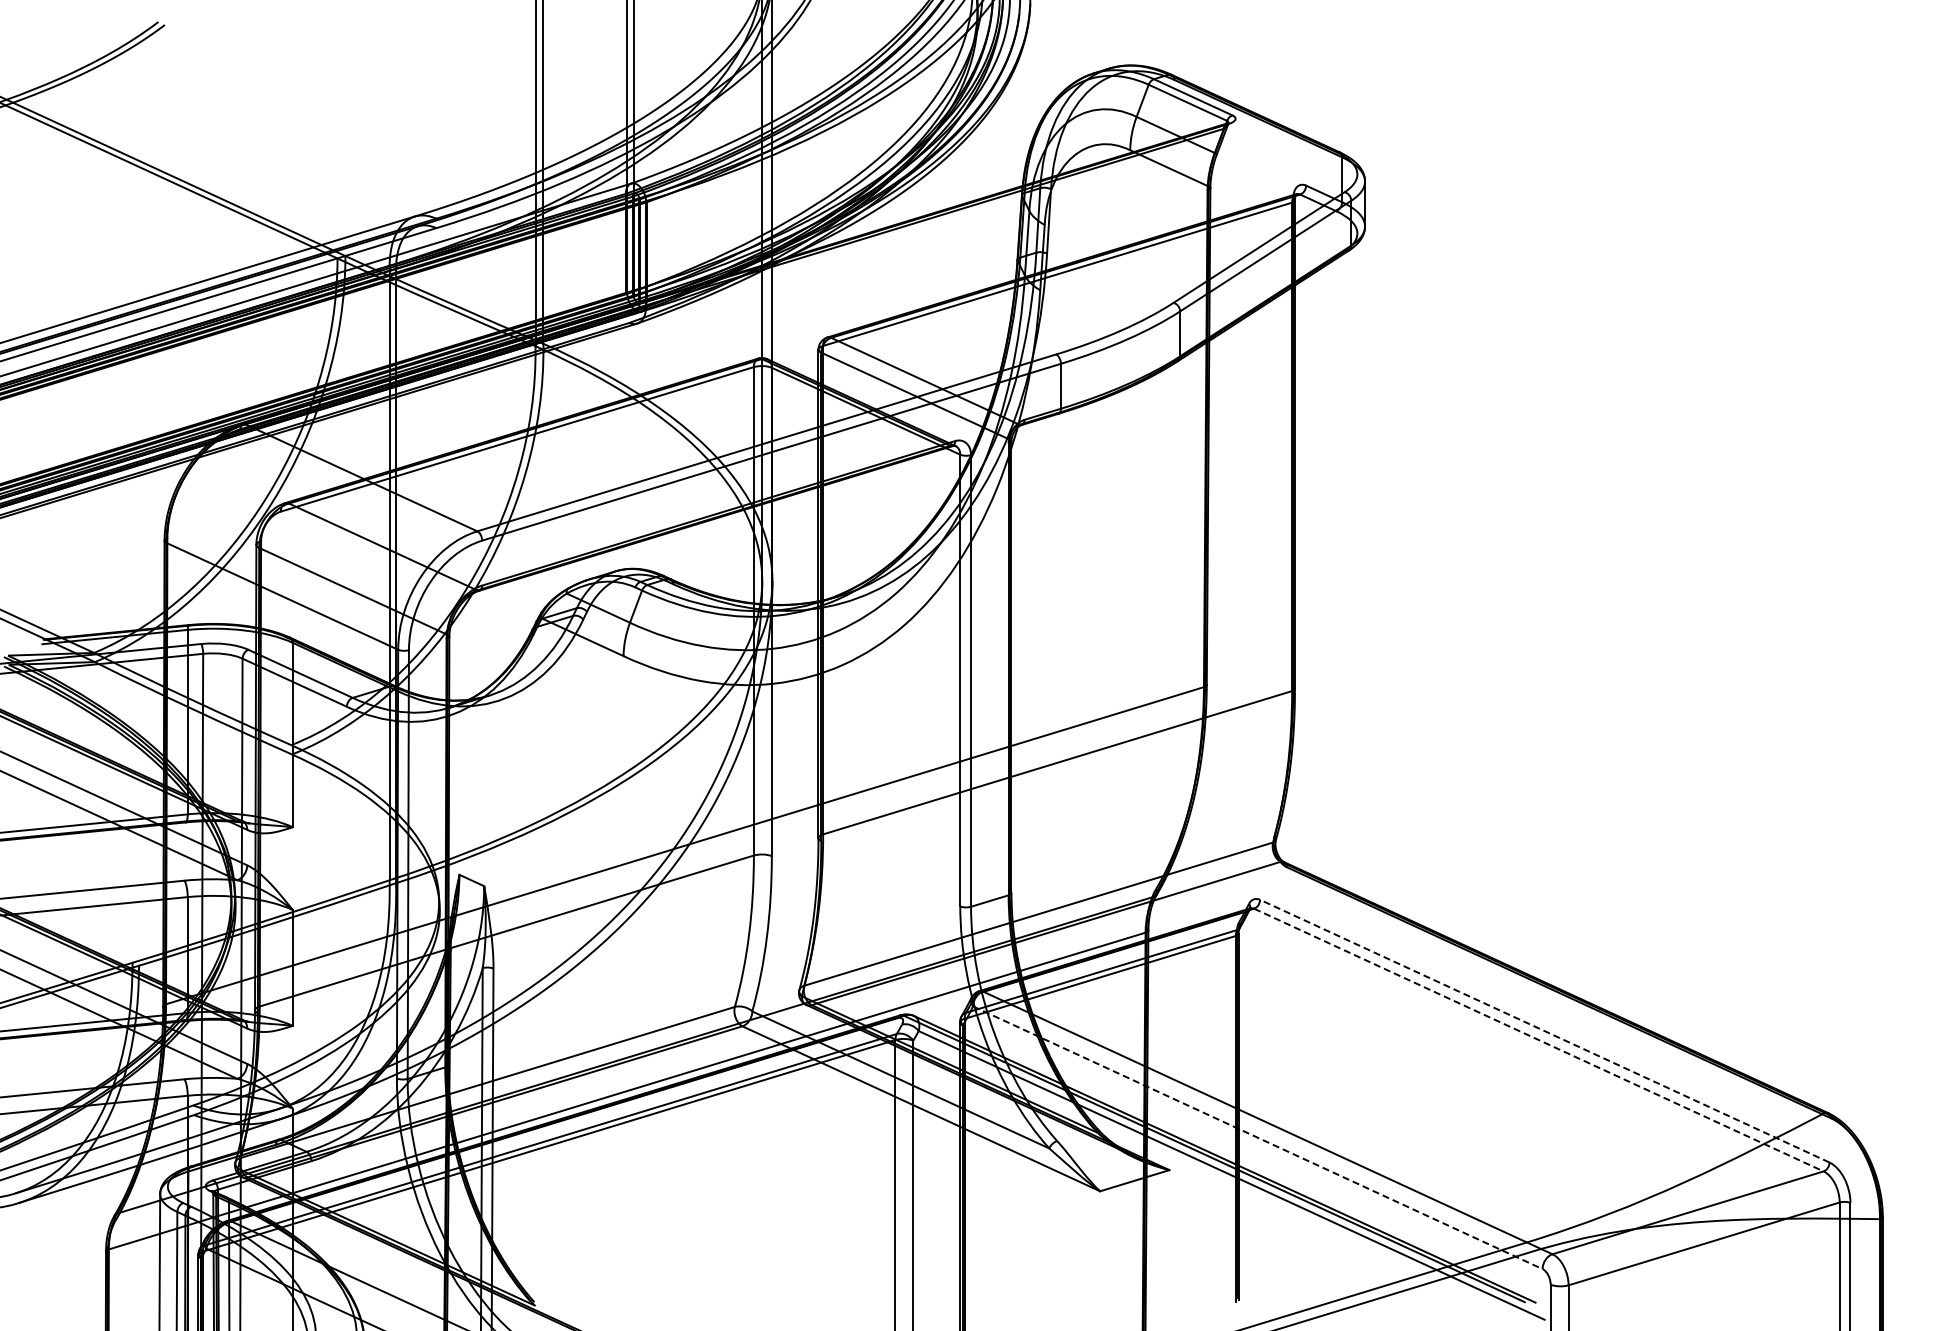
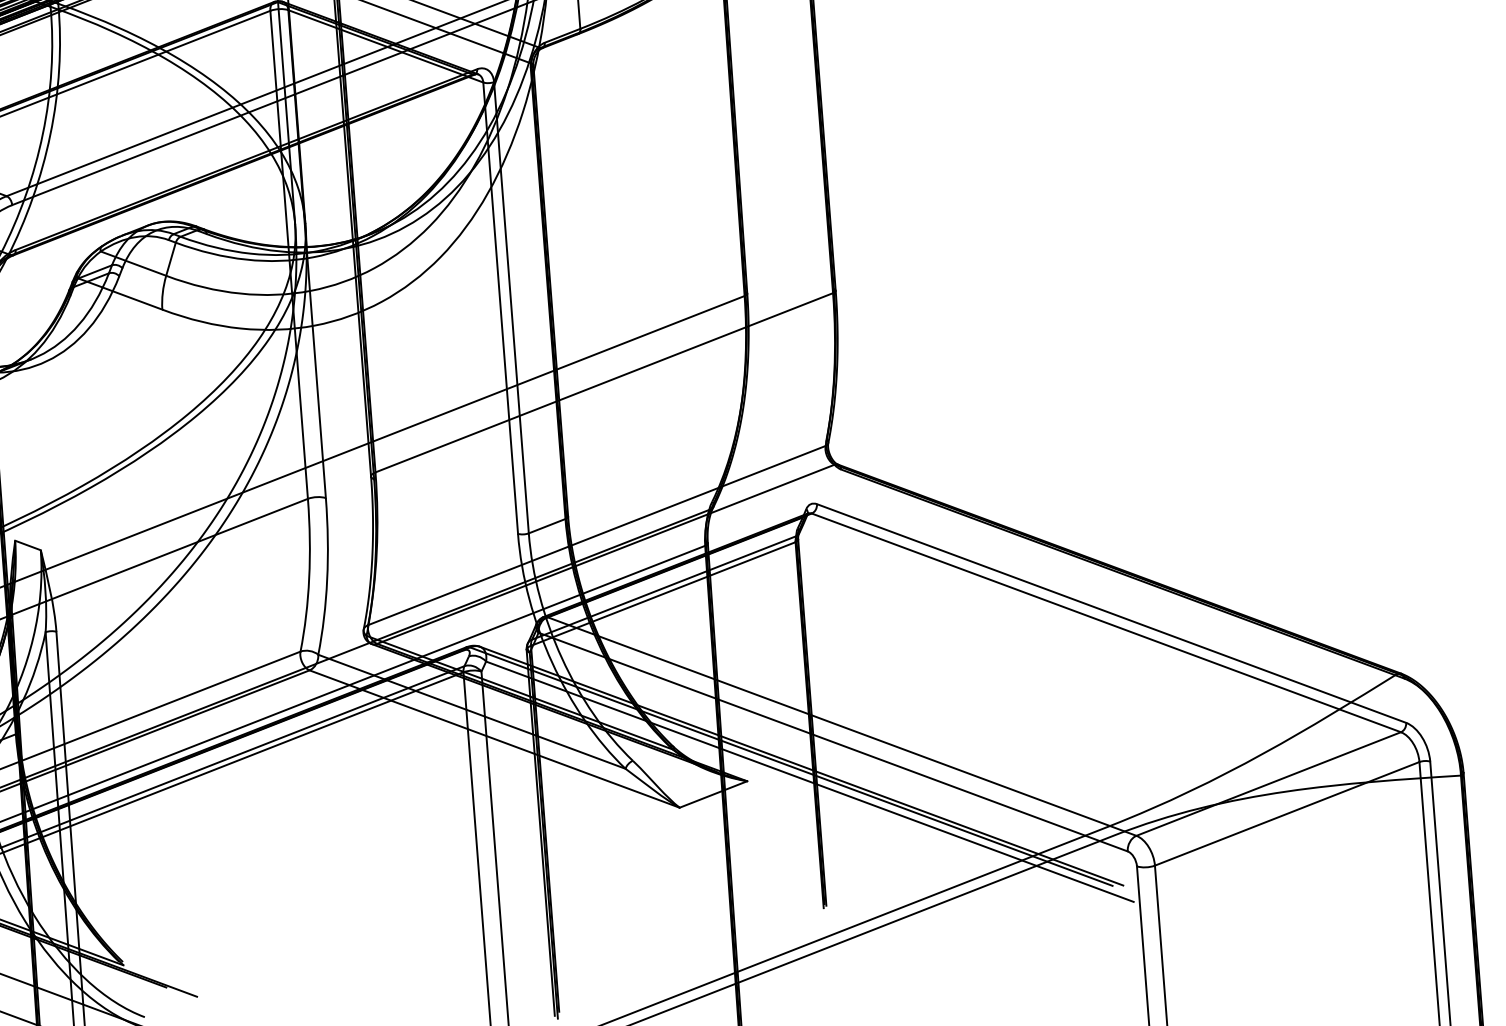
line: (1544, 1031) -> (1111, 613), dashed -> solid
line: (1538, 1040) -> (1106, 623), dashed -> solid
line: (1257, 1137) -> (832, 741), dashed -> solid

